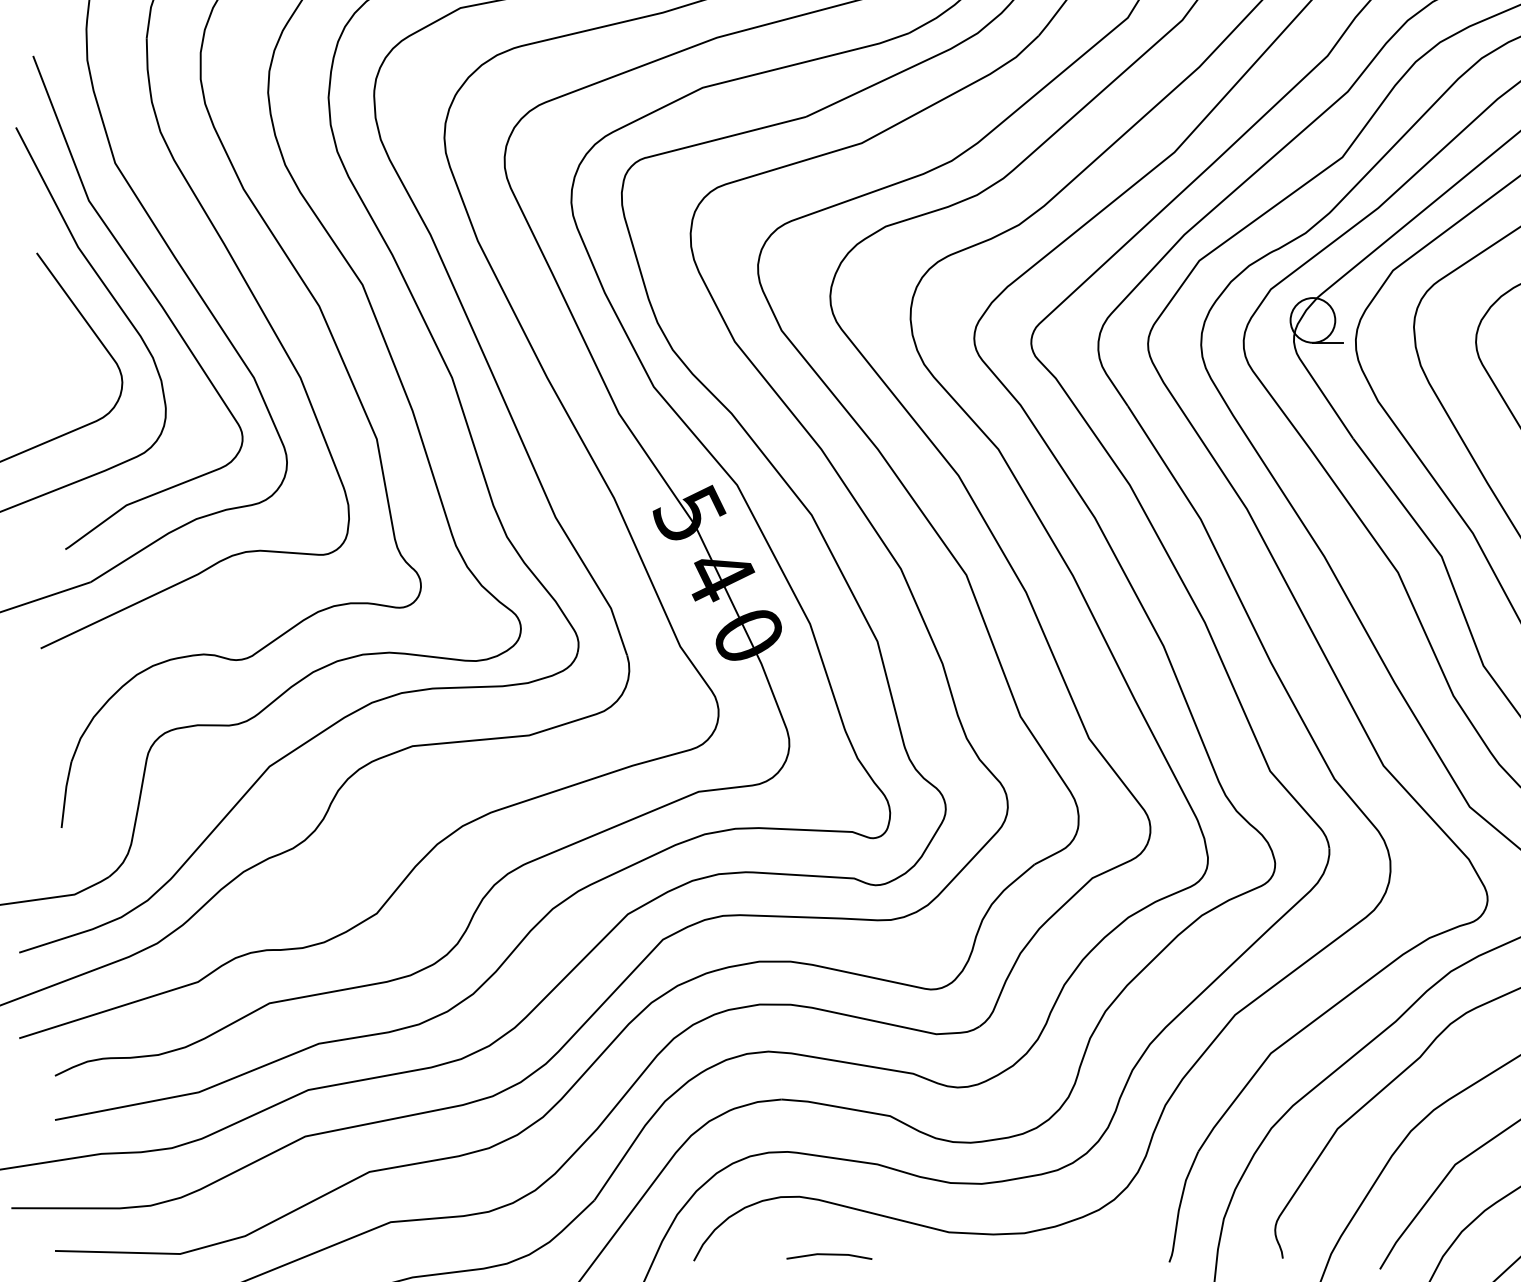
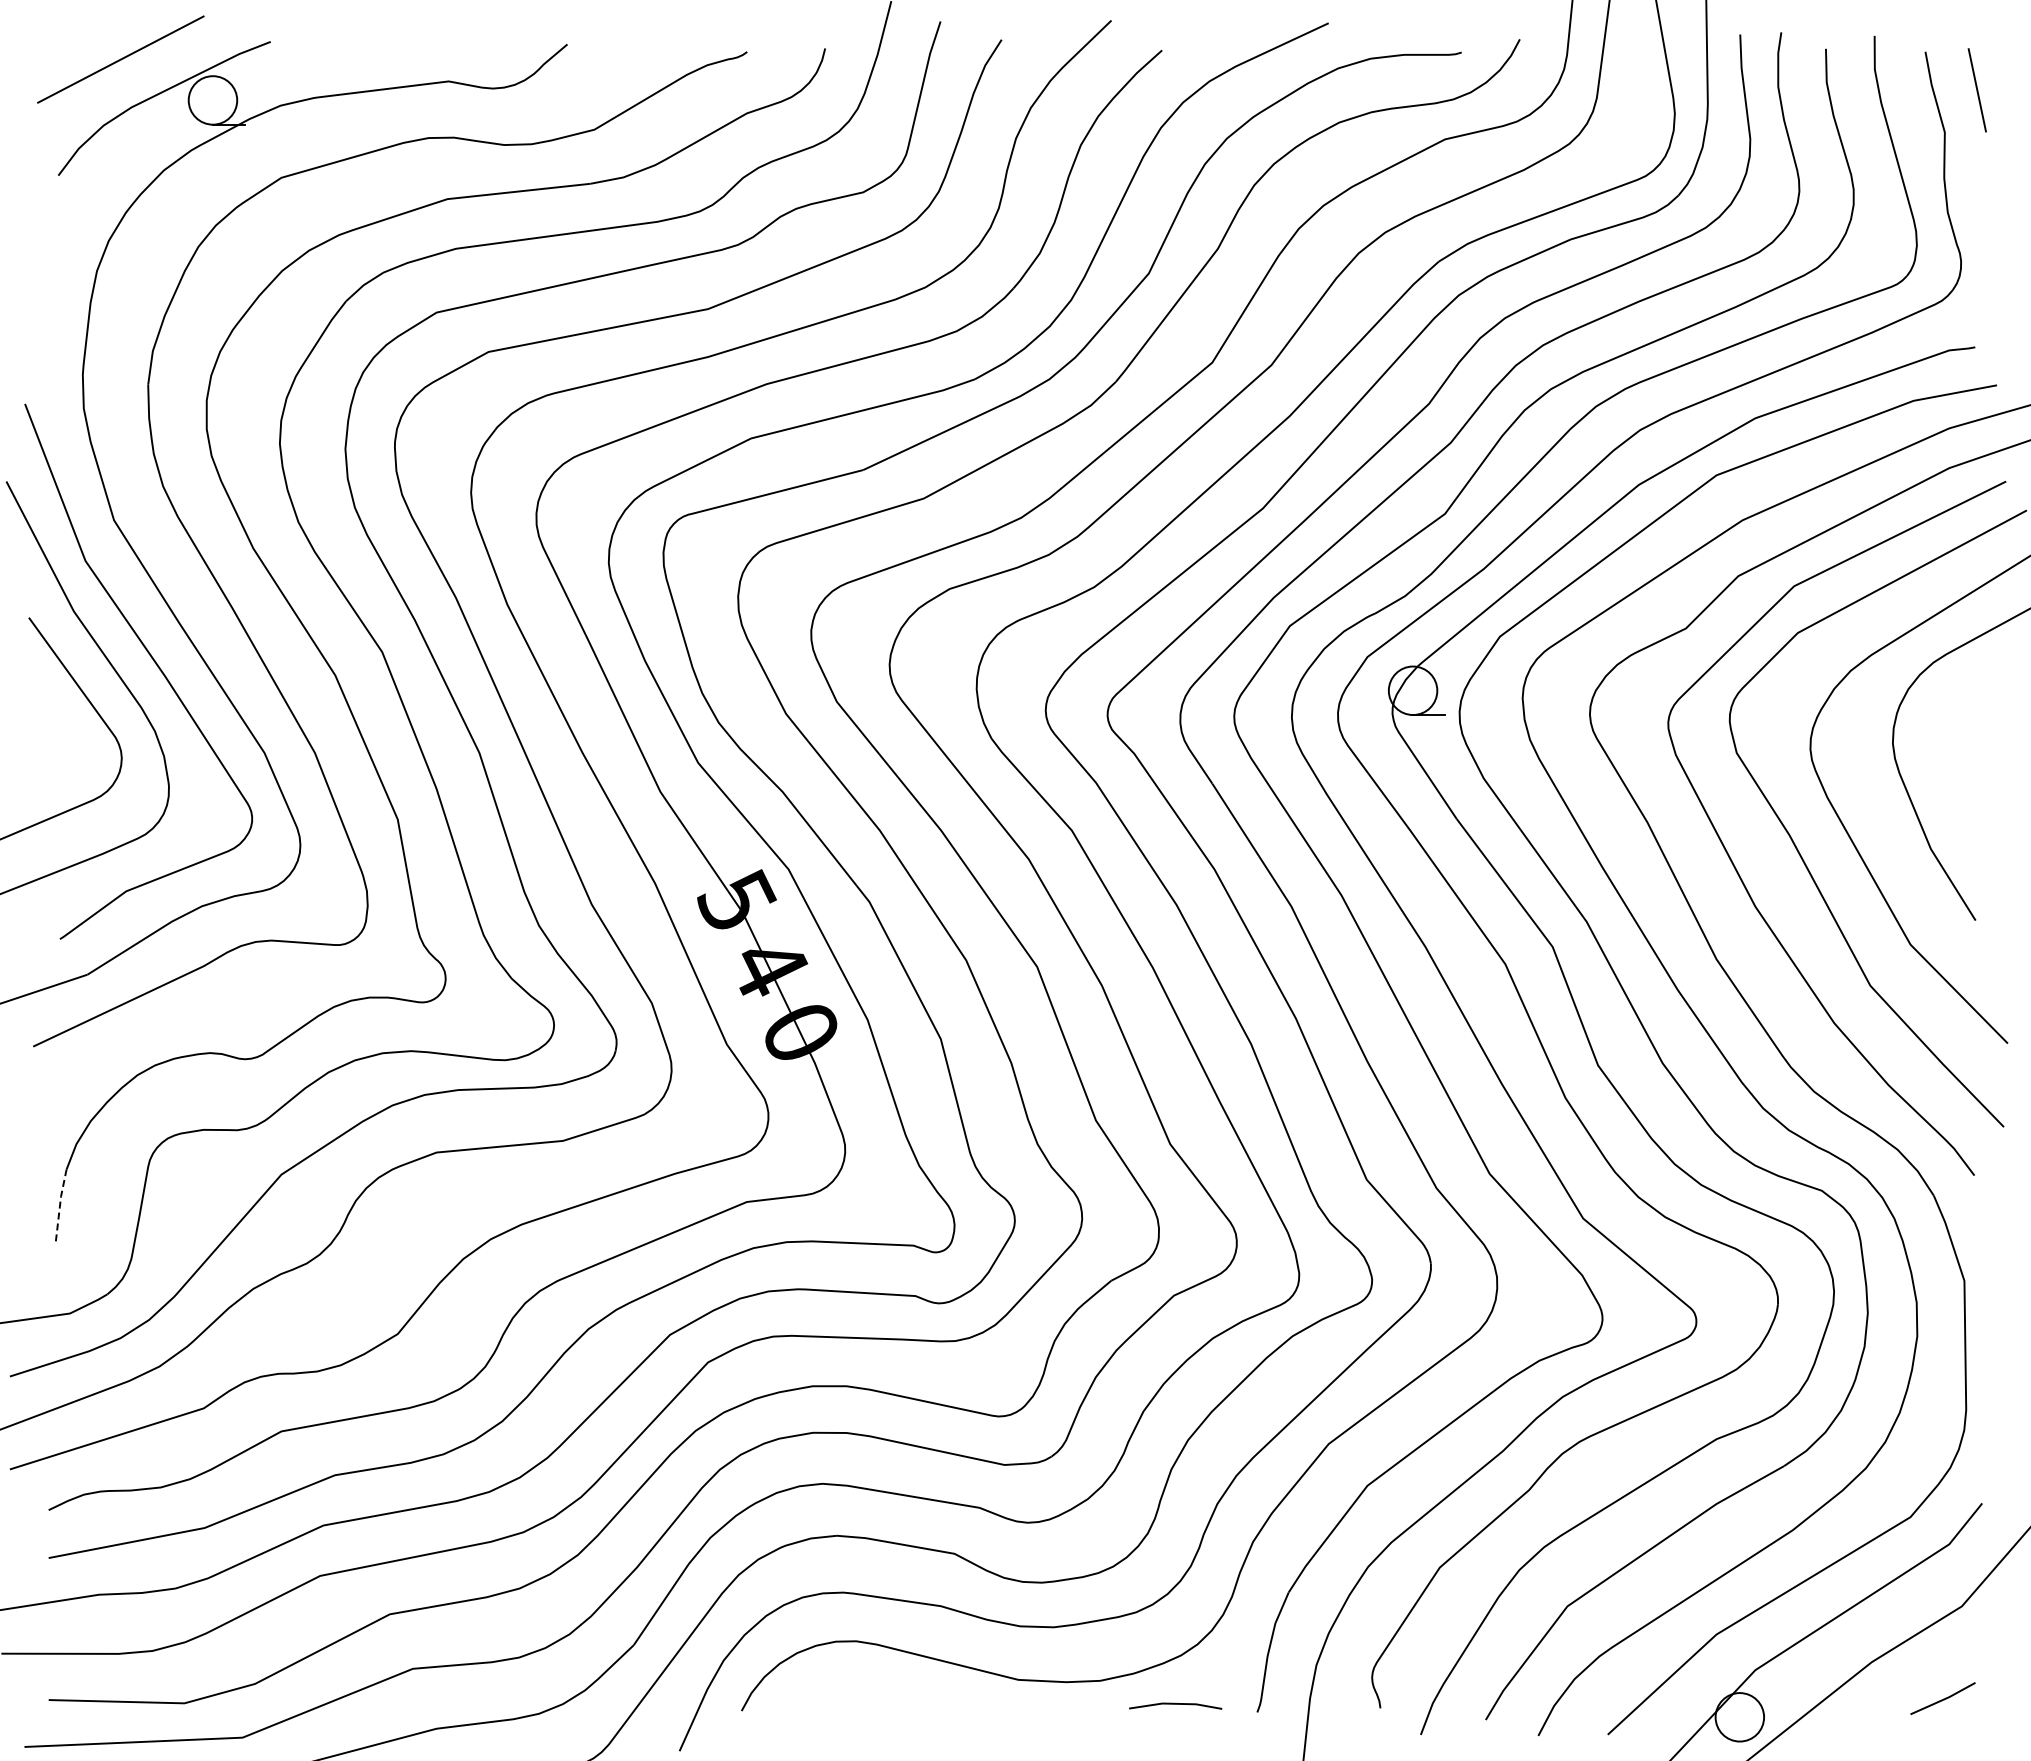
line: (65, 794) -> (60, 1204), solid -> dashed
line: (829, 1255) -> (1175, 1704), moved

